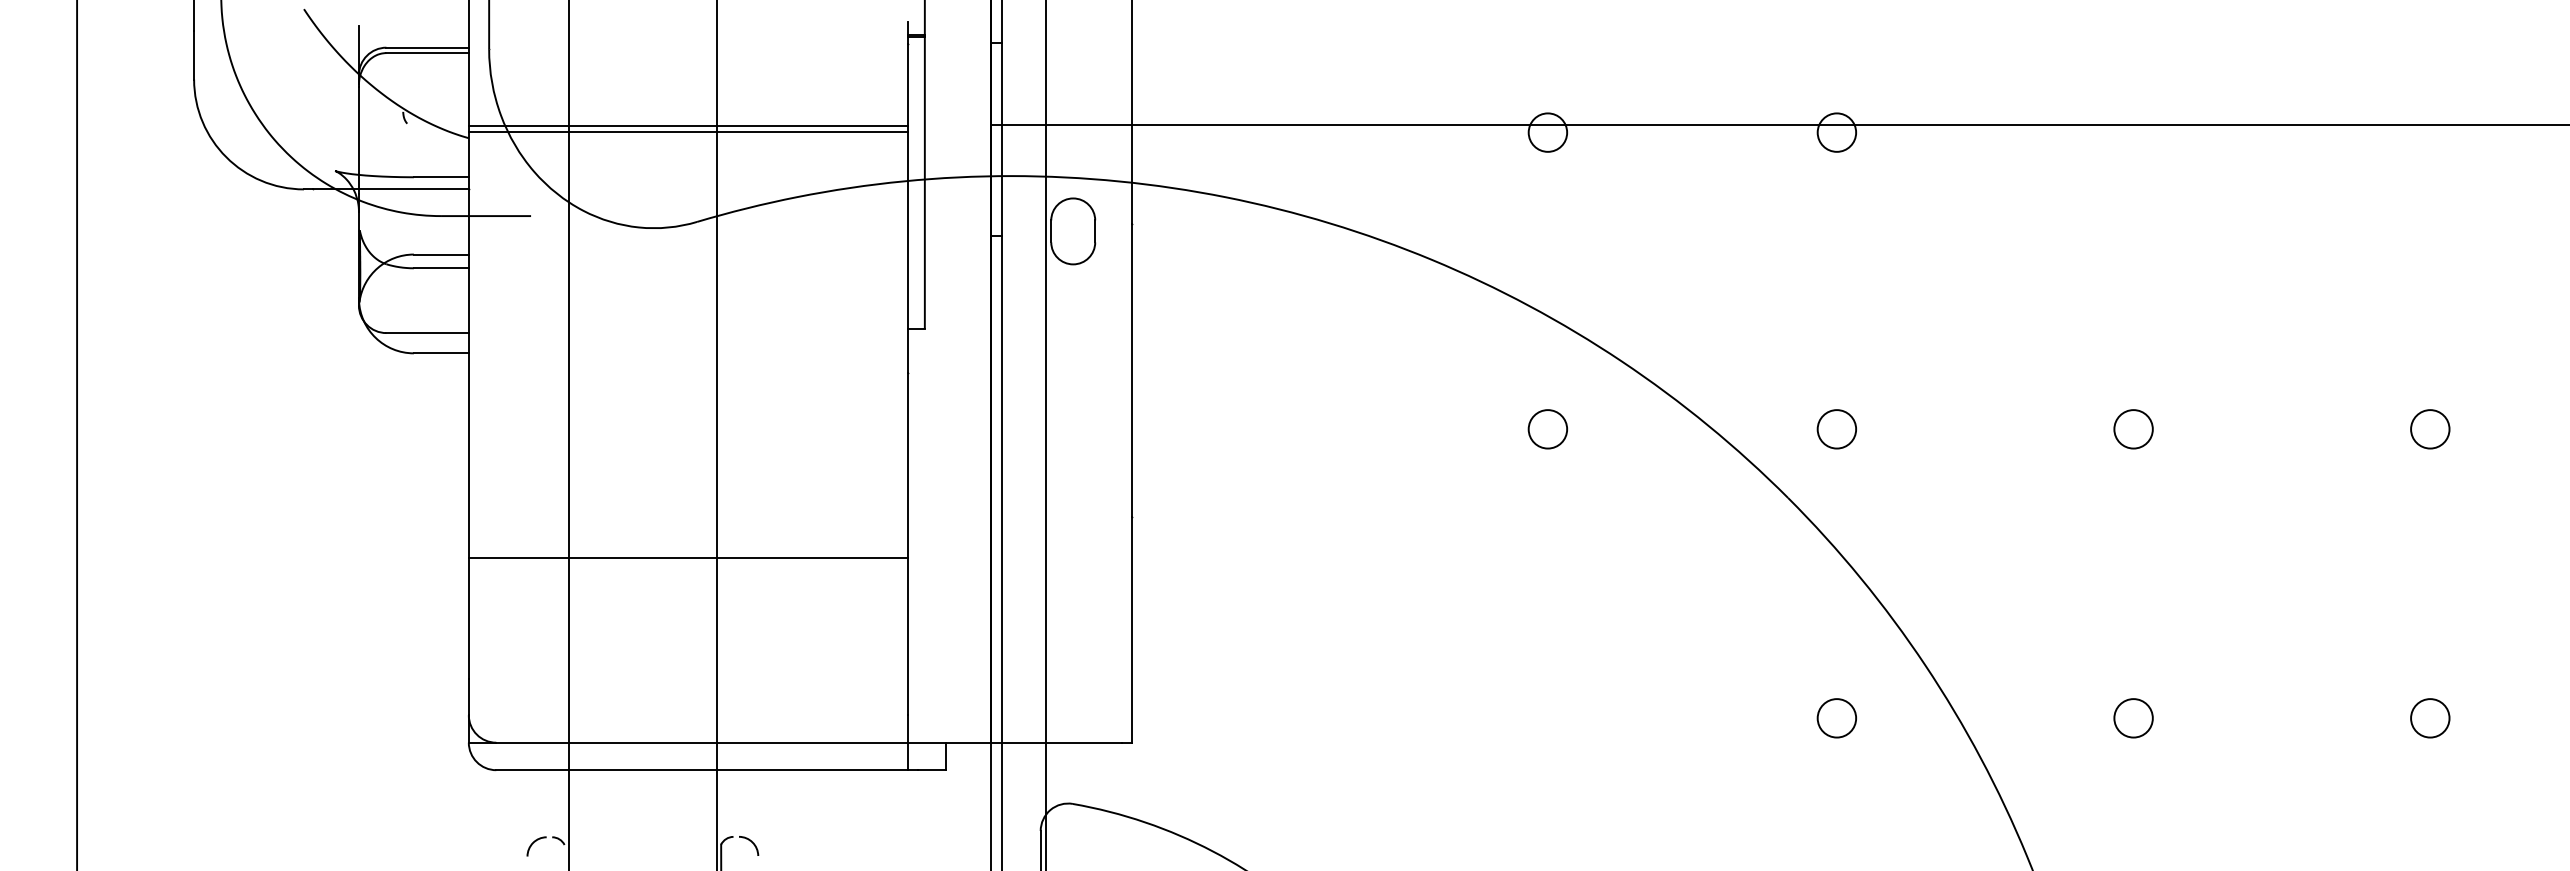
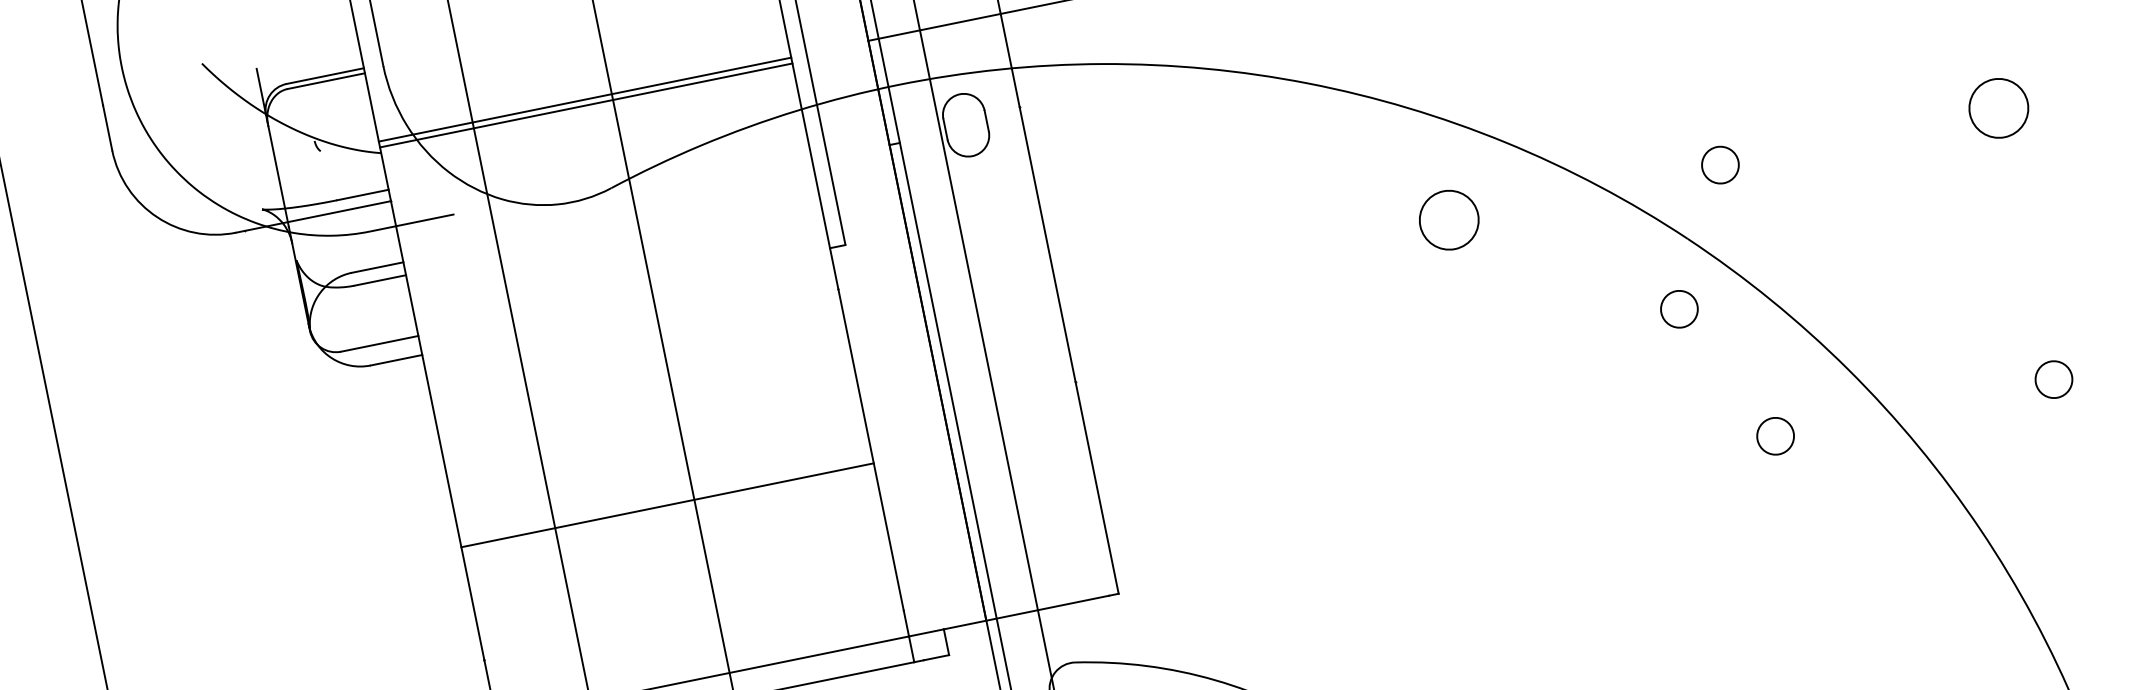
circle: (1547, 429) -> (1448, 220), size x1.6
circle: (2133, 429) -> (1998, 108), size x1.6
circle: (1764, 568) -> (1679, 309), added

